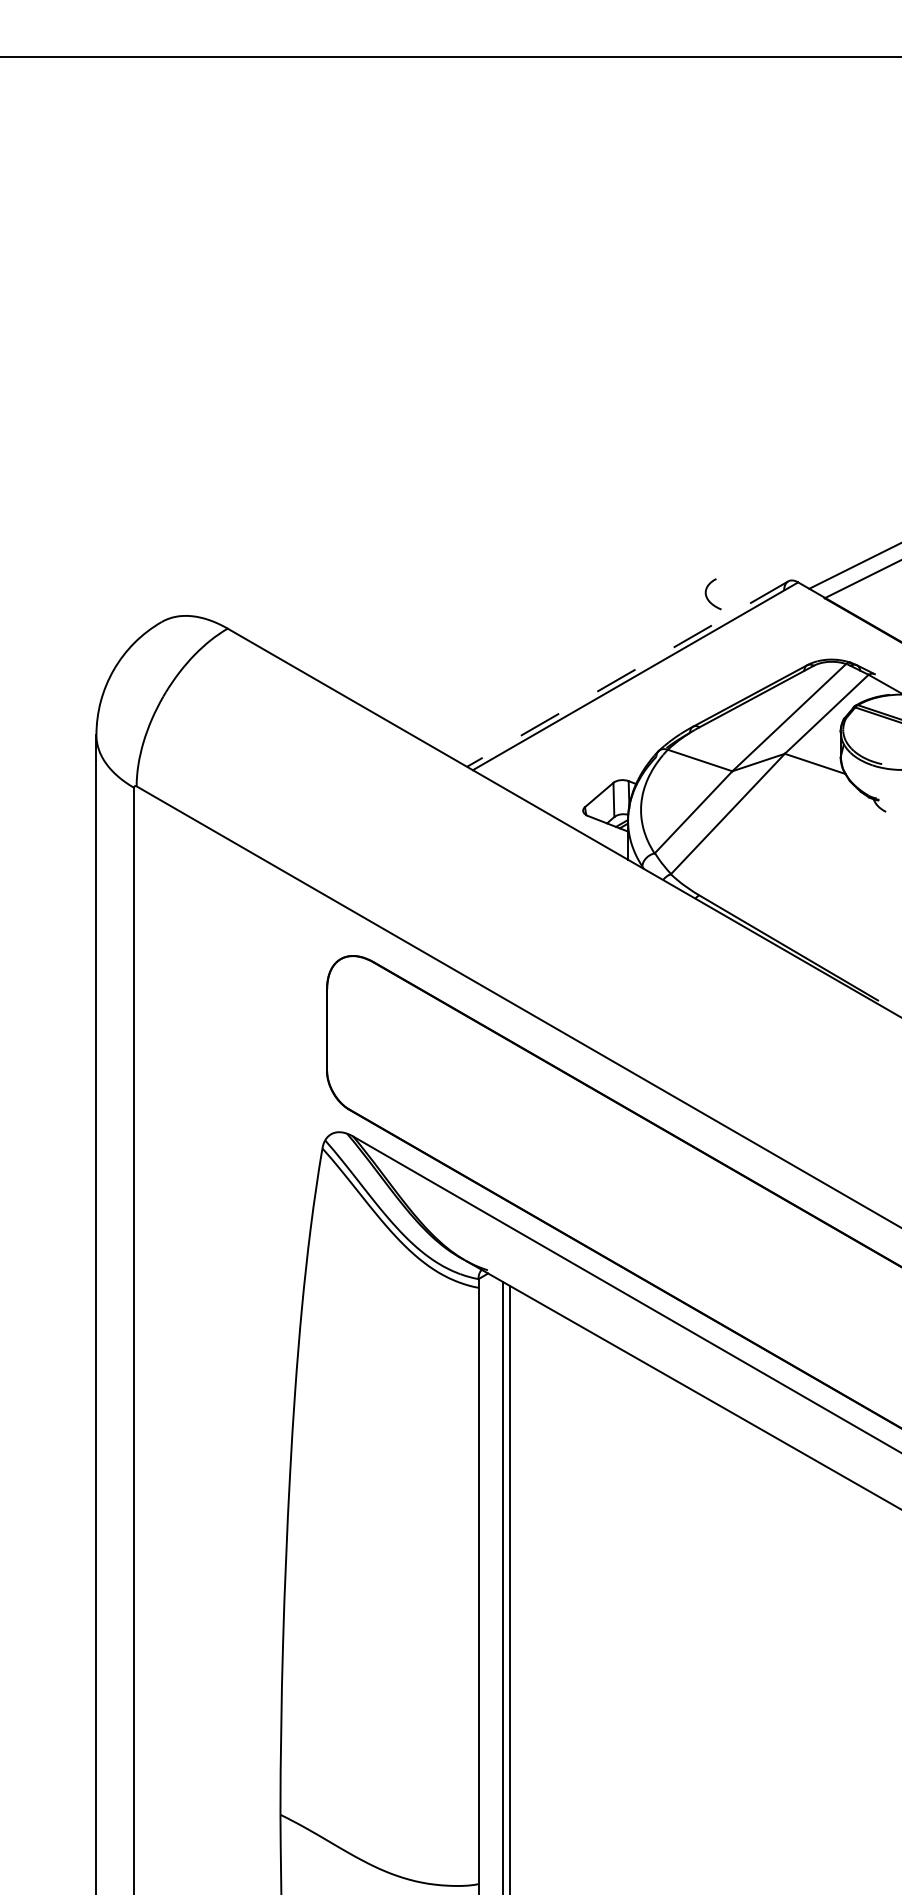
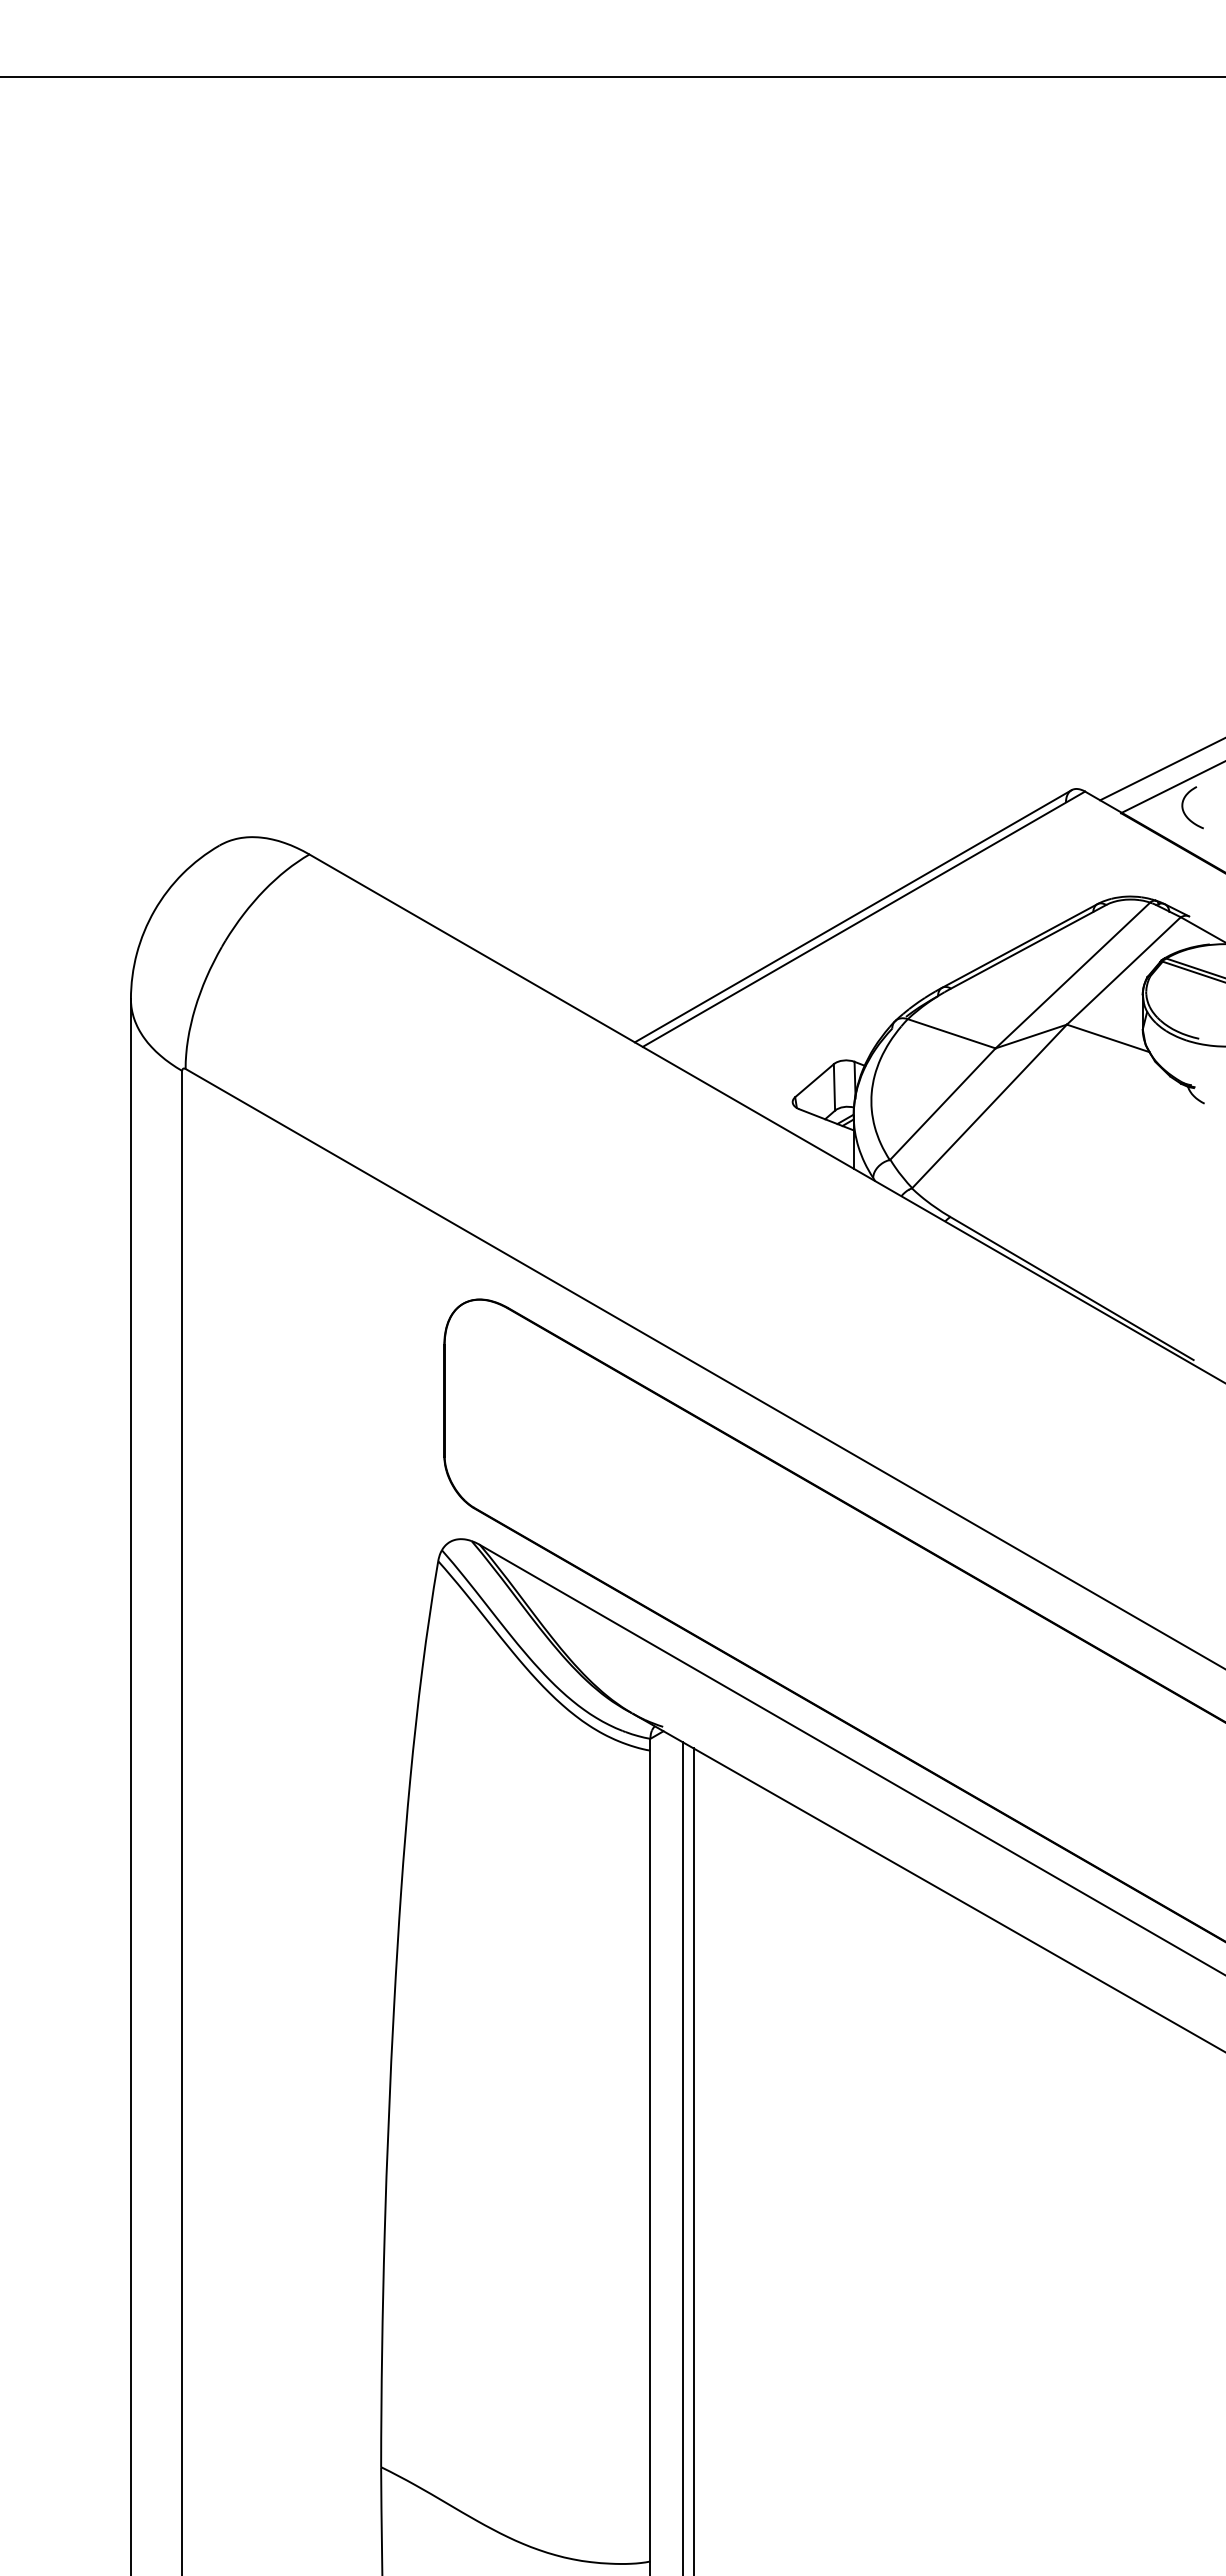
curve: (707, 596) -> (1184, 810), moved
line: (627, 674) -> (852, 916), dashed -> solid

